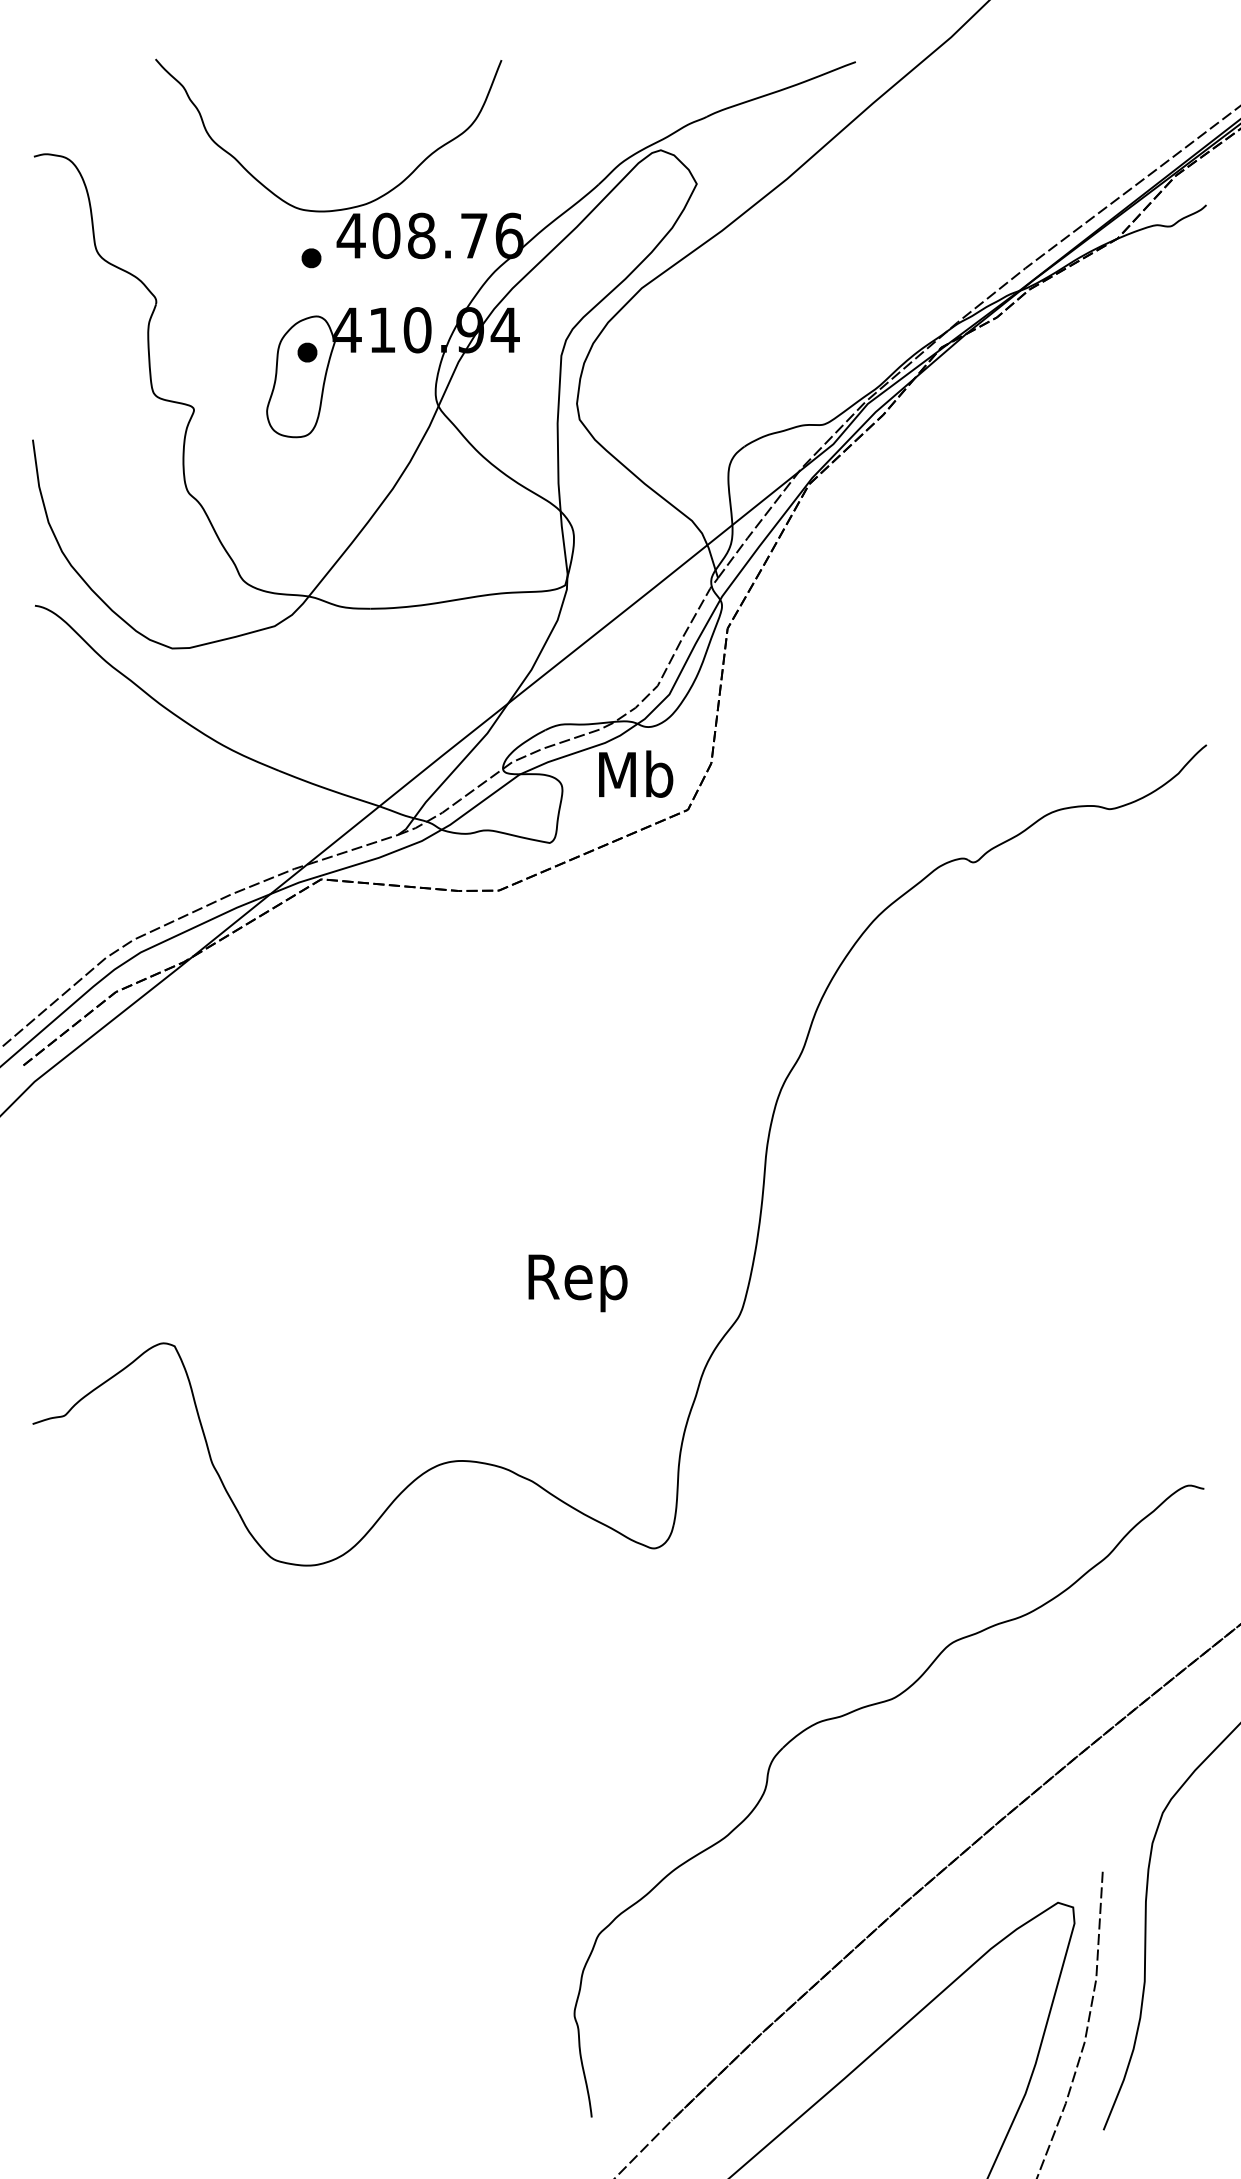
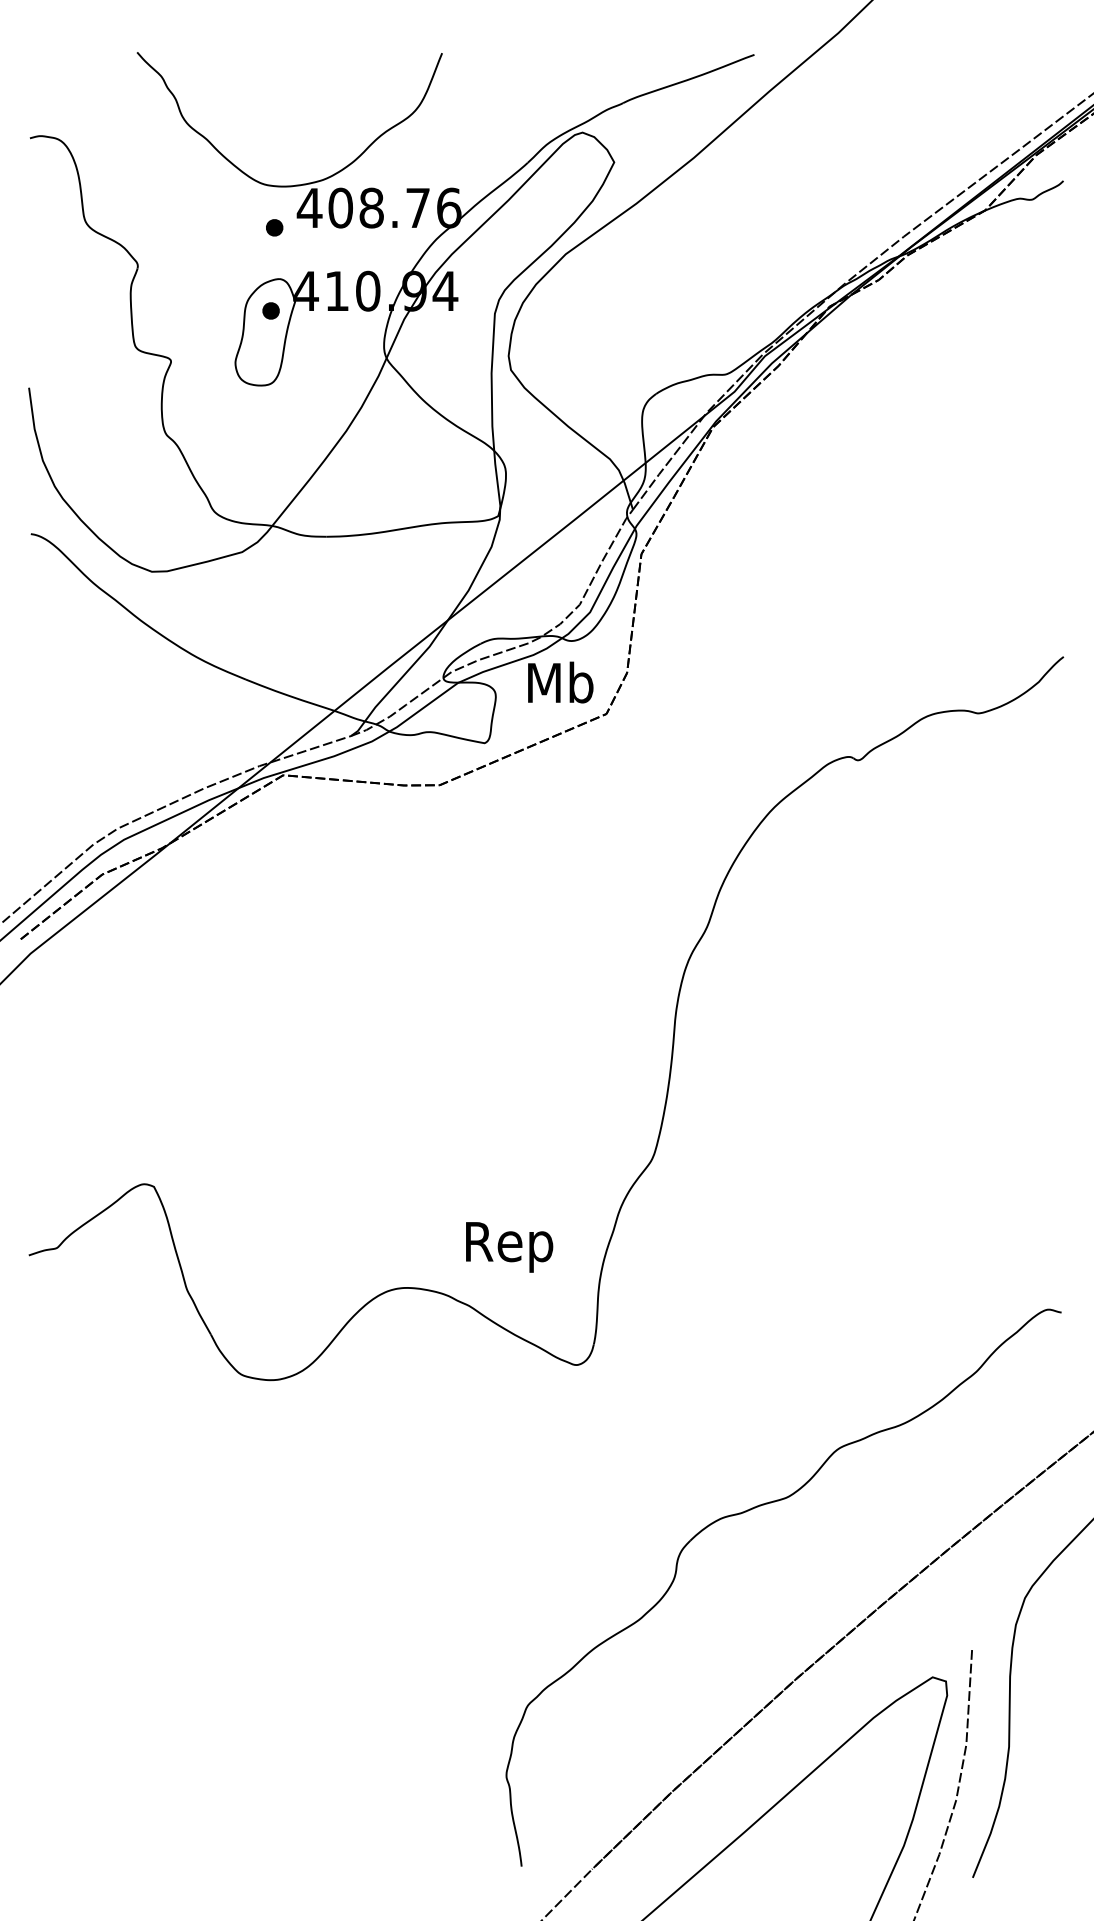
text: (577, 1283) -> (509, 1247), moved

